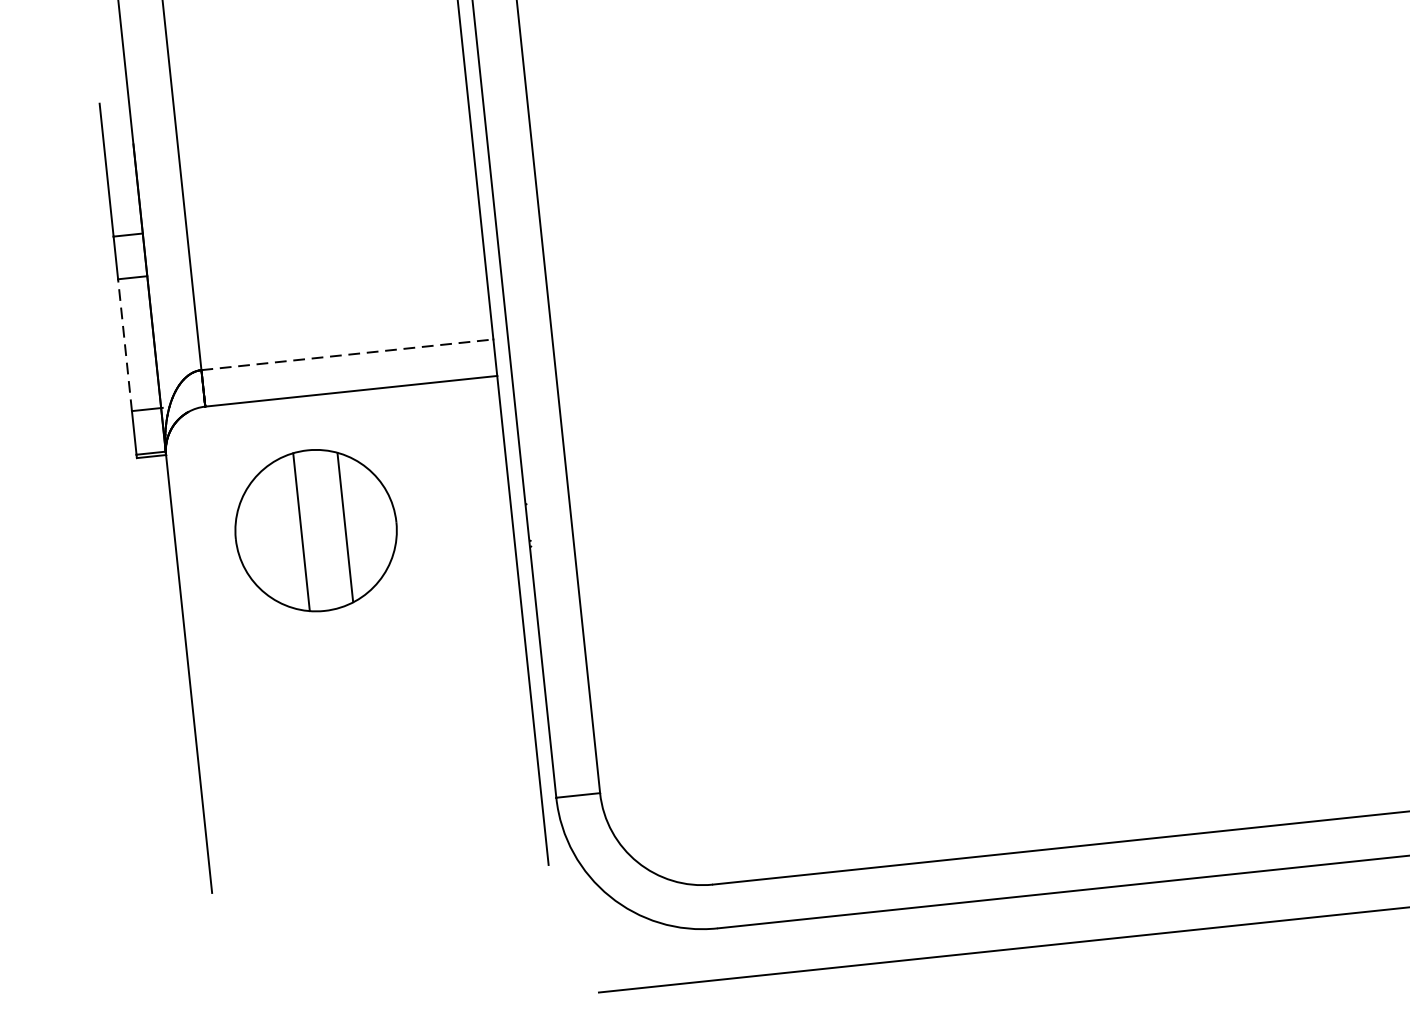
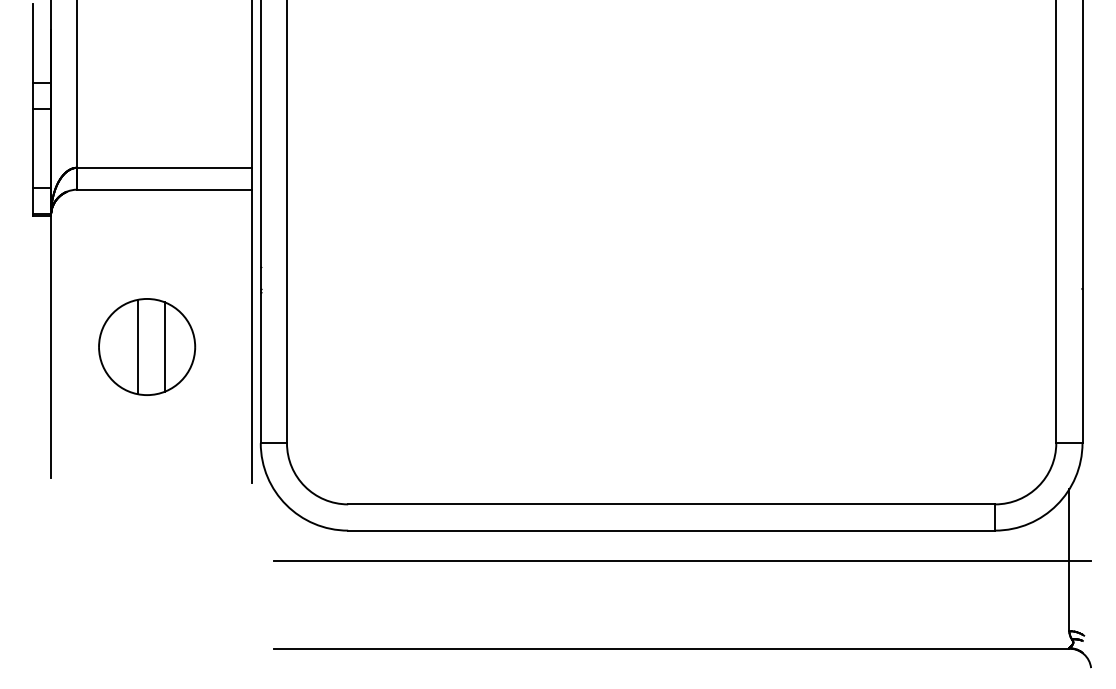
line: (124, 343) -> (33, 147), dashed -> solid
line: (348, 354) -> (165, 167), dashed -> solid
part: (316, 529) -> (147, 346), moved

